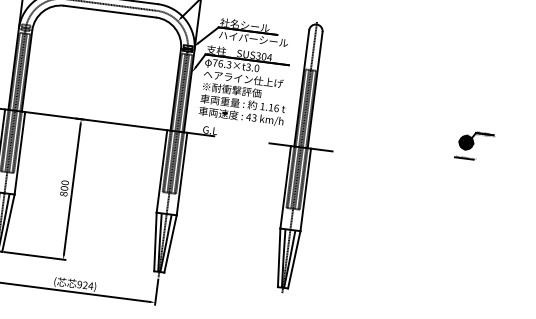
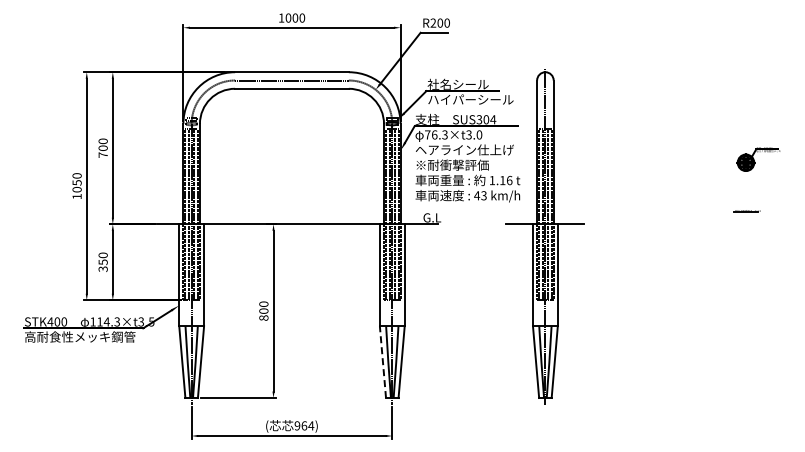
part: (476, 141) -> (758, 159), moved
line: (155, 242) -> (382, 362), solid -> dashed
text: (85, 285) -> (304, 425), 924) -> 964)

